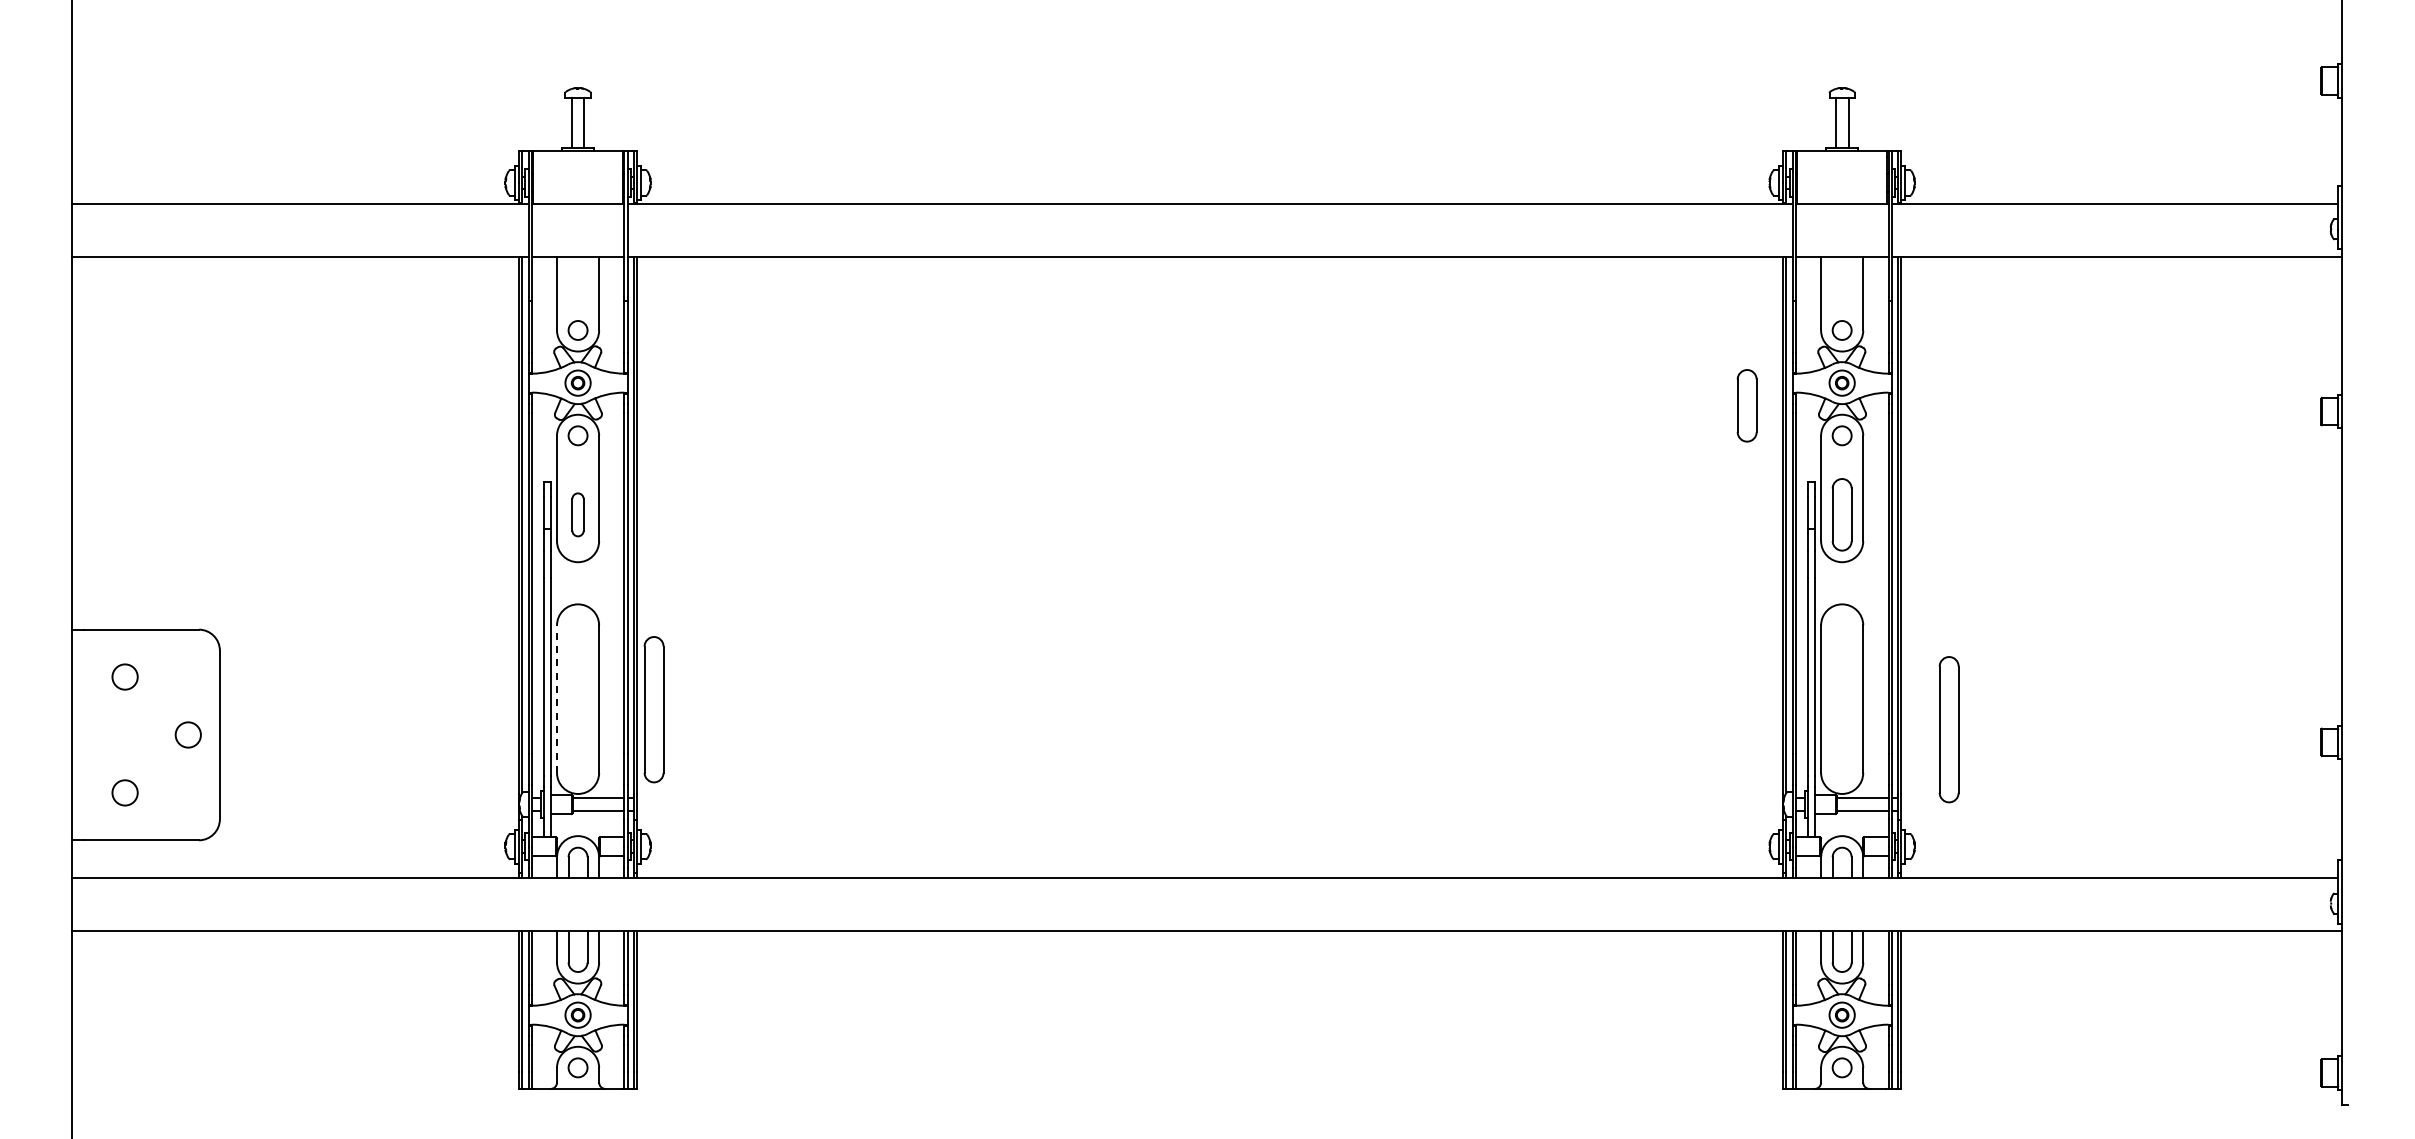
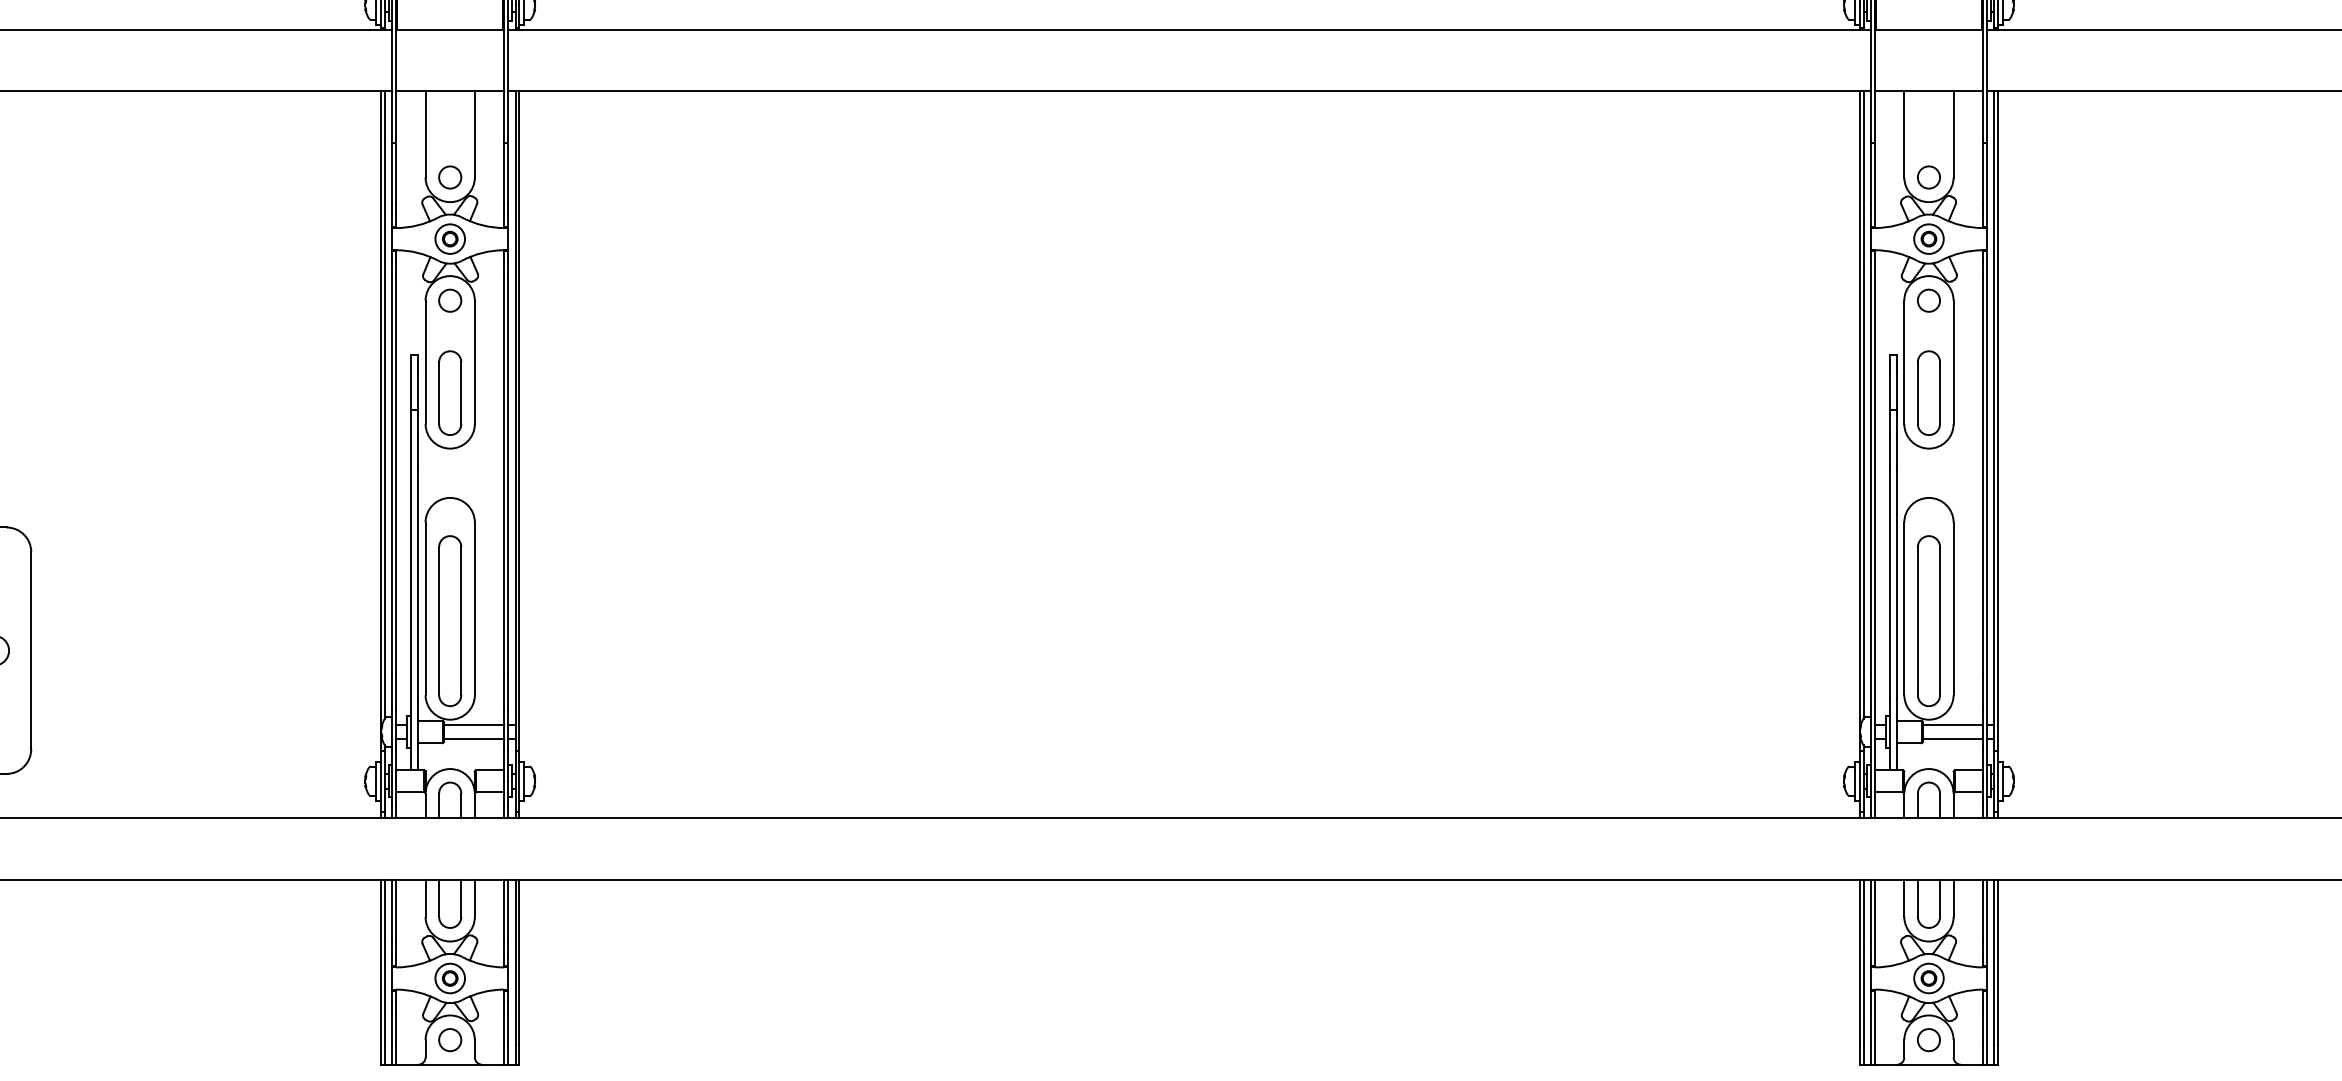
part: (1746, 405) -> (1817, 265), removed
part: (577, 514) -> (449, 392), size x1.67
line: (557, 699) -> (426, 609), dashed -> solid
part: (653, 709) -> (449, 620), moved
part: (1948, 729) -> (1928, 620), moved

